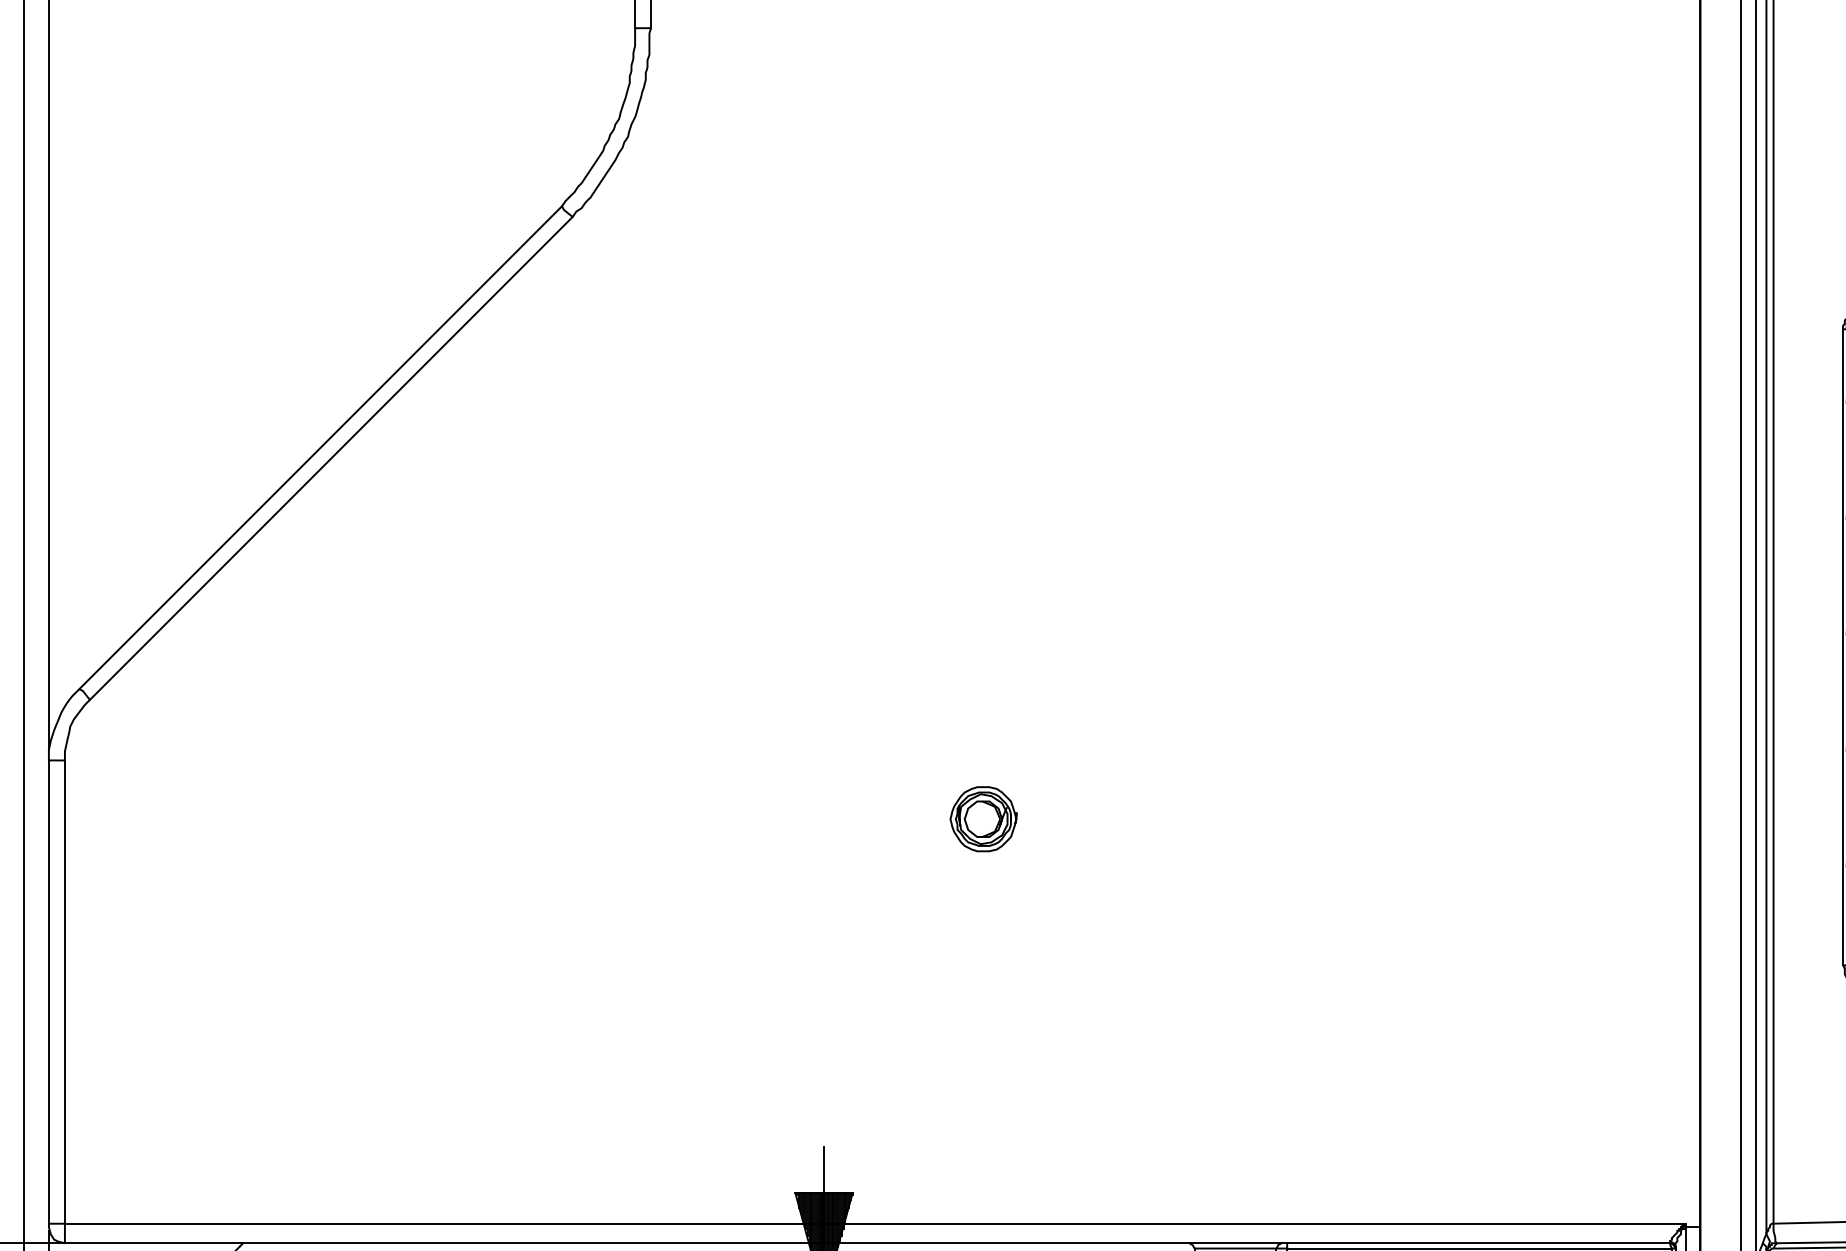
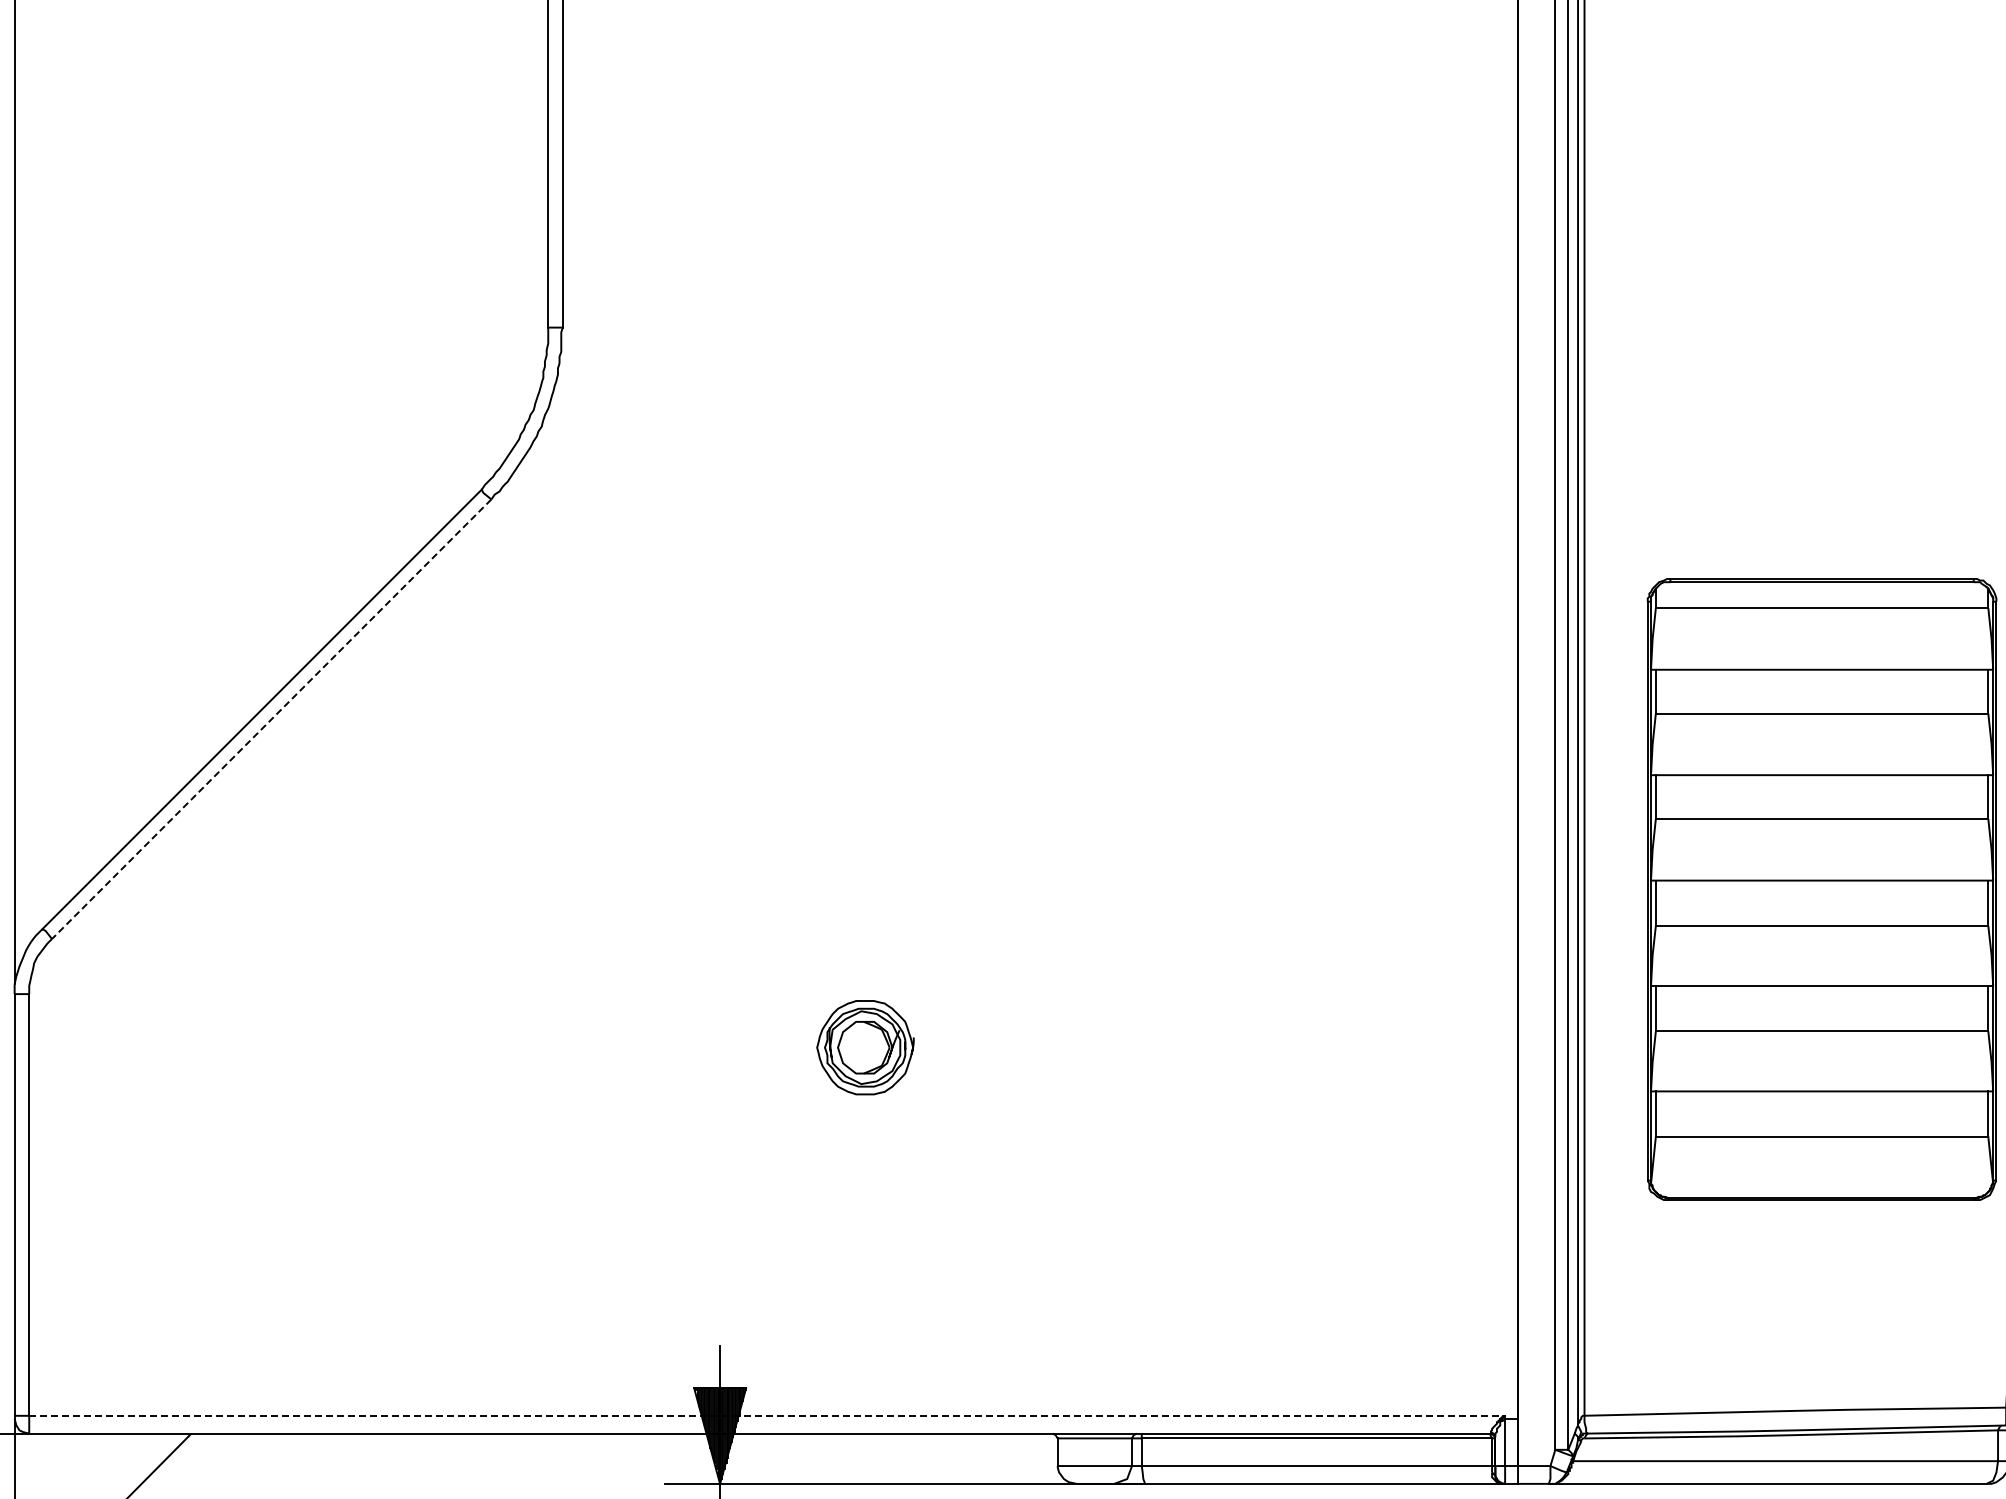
line: (331, 458) -> (271, 719), solid -> dashed
part: (983, 819) -> (865, 1047), size x1.6
line: (875, 1223) -> (767, 1415), solid -> dashed

